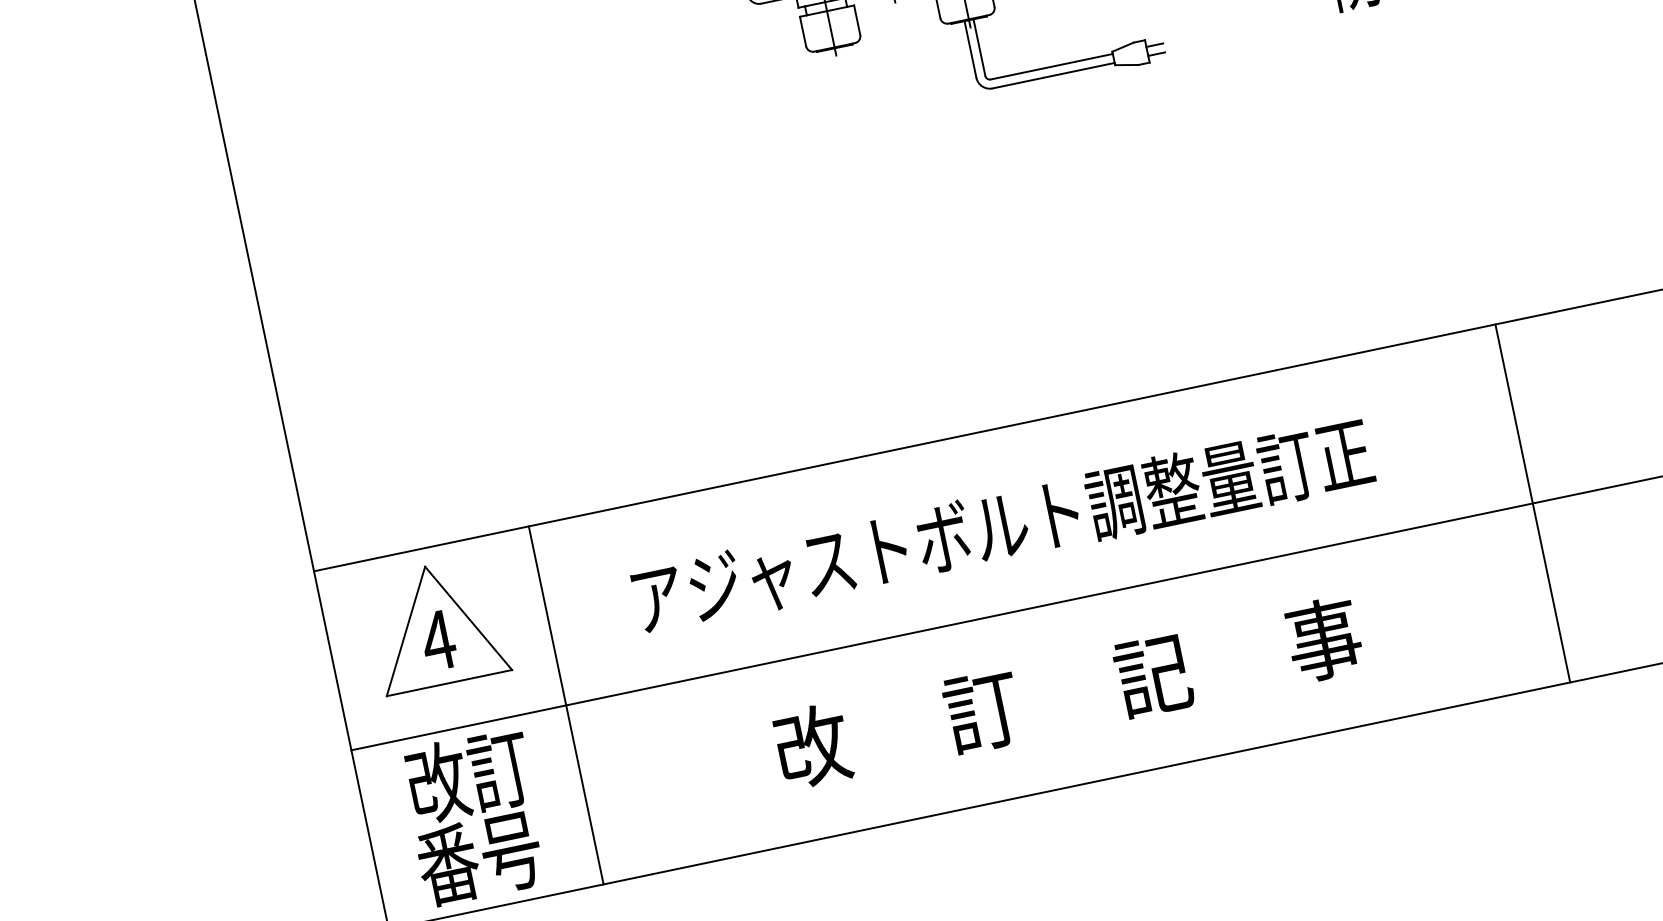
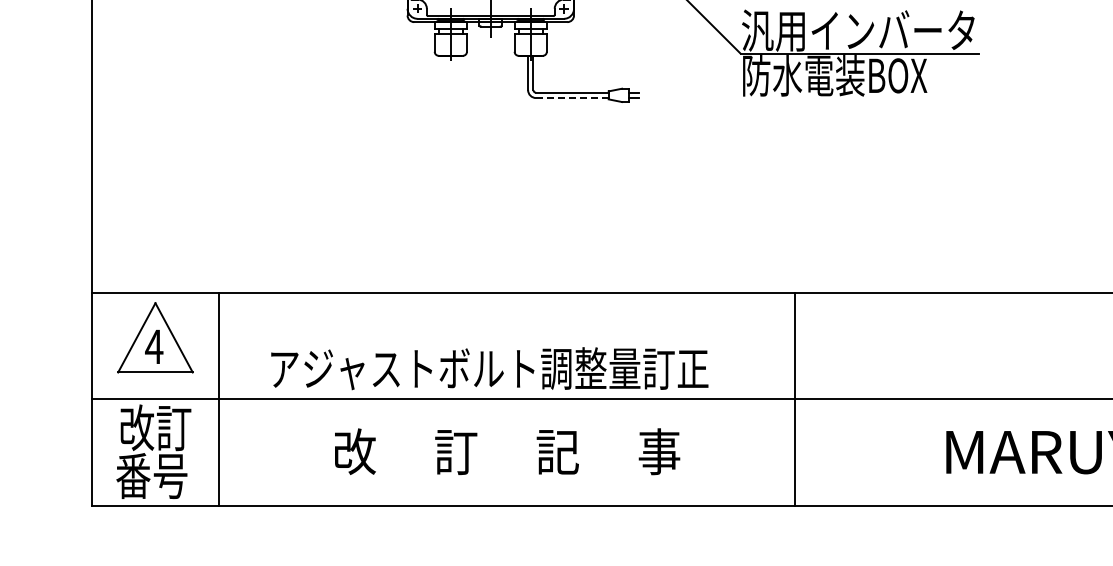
line: (1052, 76) -> (571, 98), solid -> dashed
text: (1002, 525) -> (489, 368), moved

